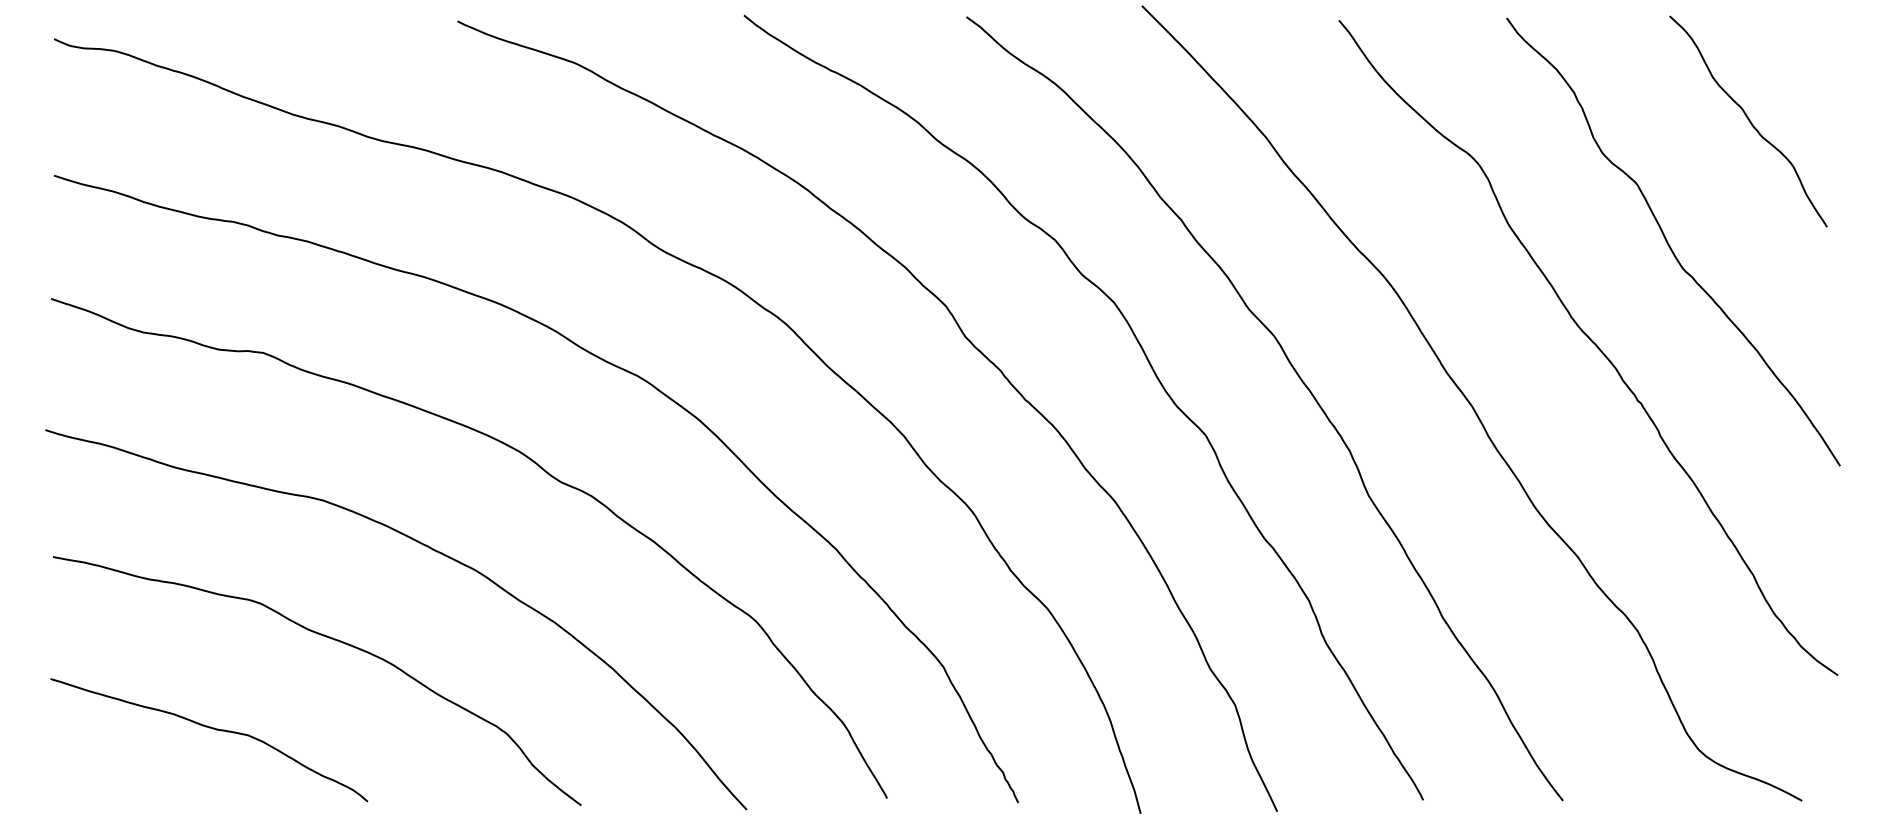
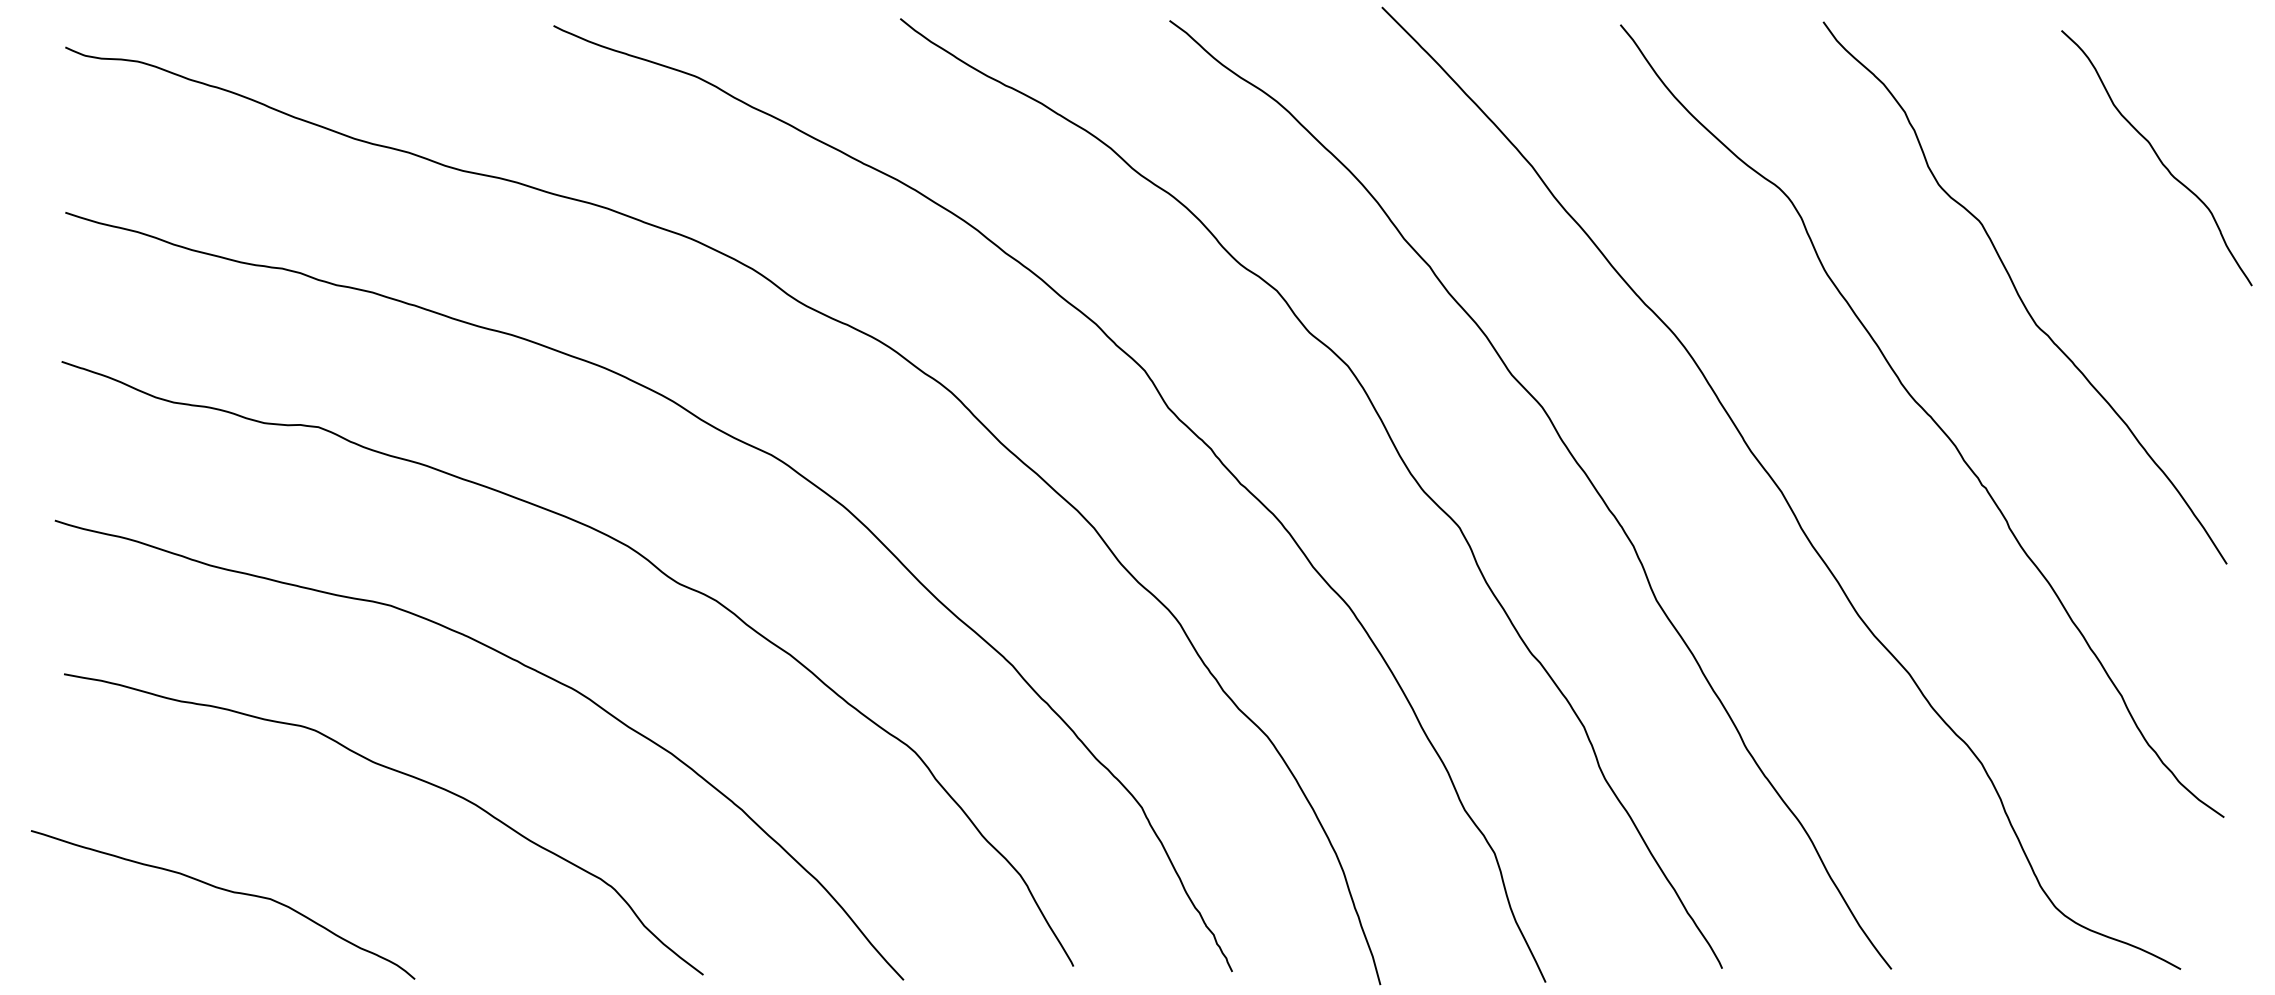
curve: (1748, 120) -> (2157, 157), moved
curve: (212, 729) -> (226, 891), moved

